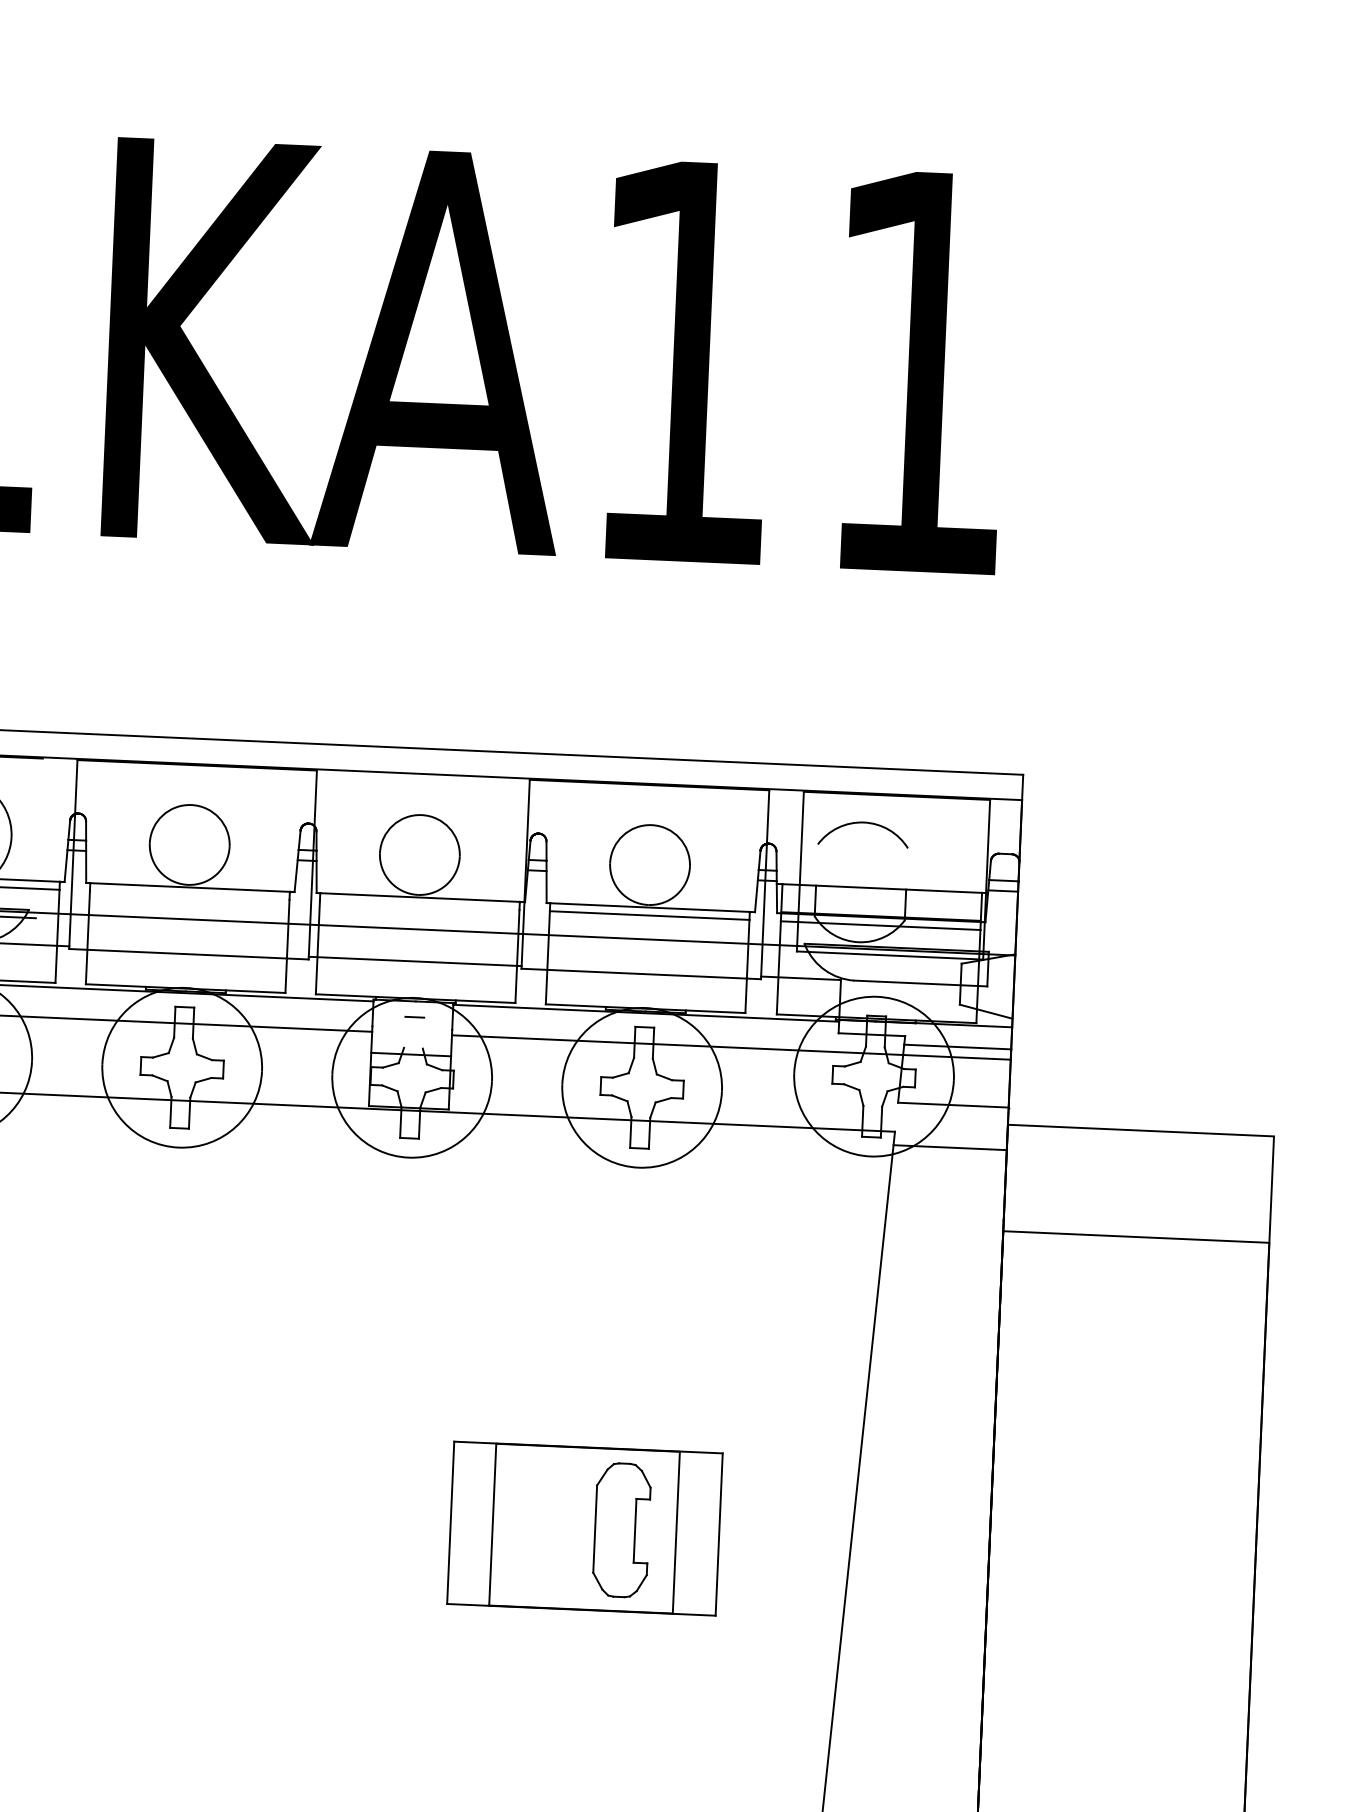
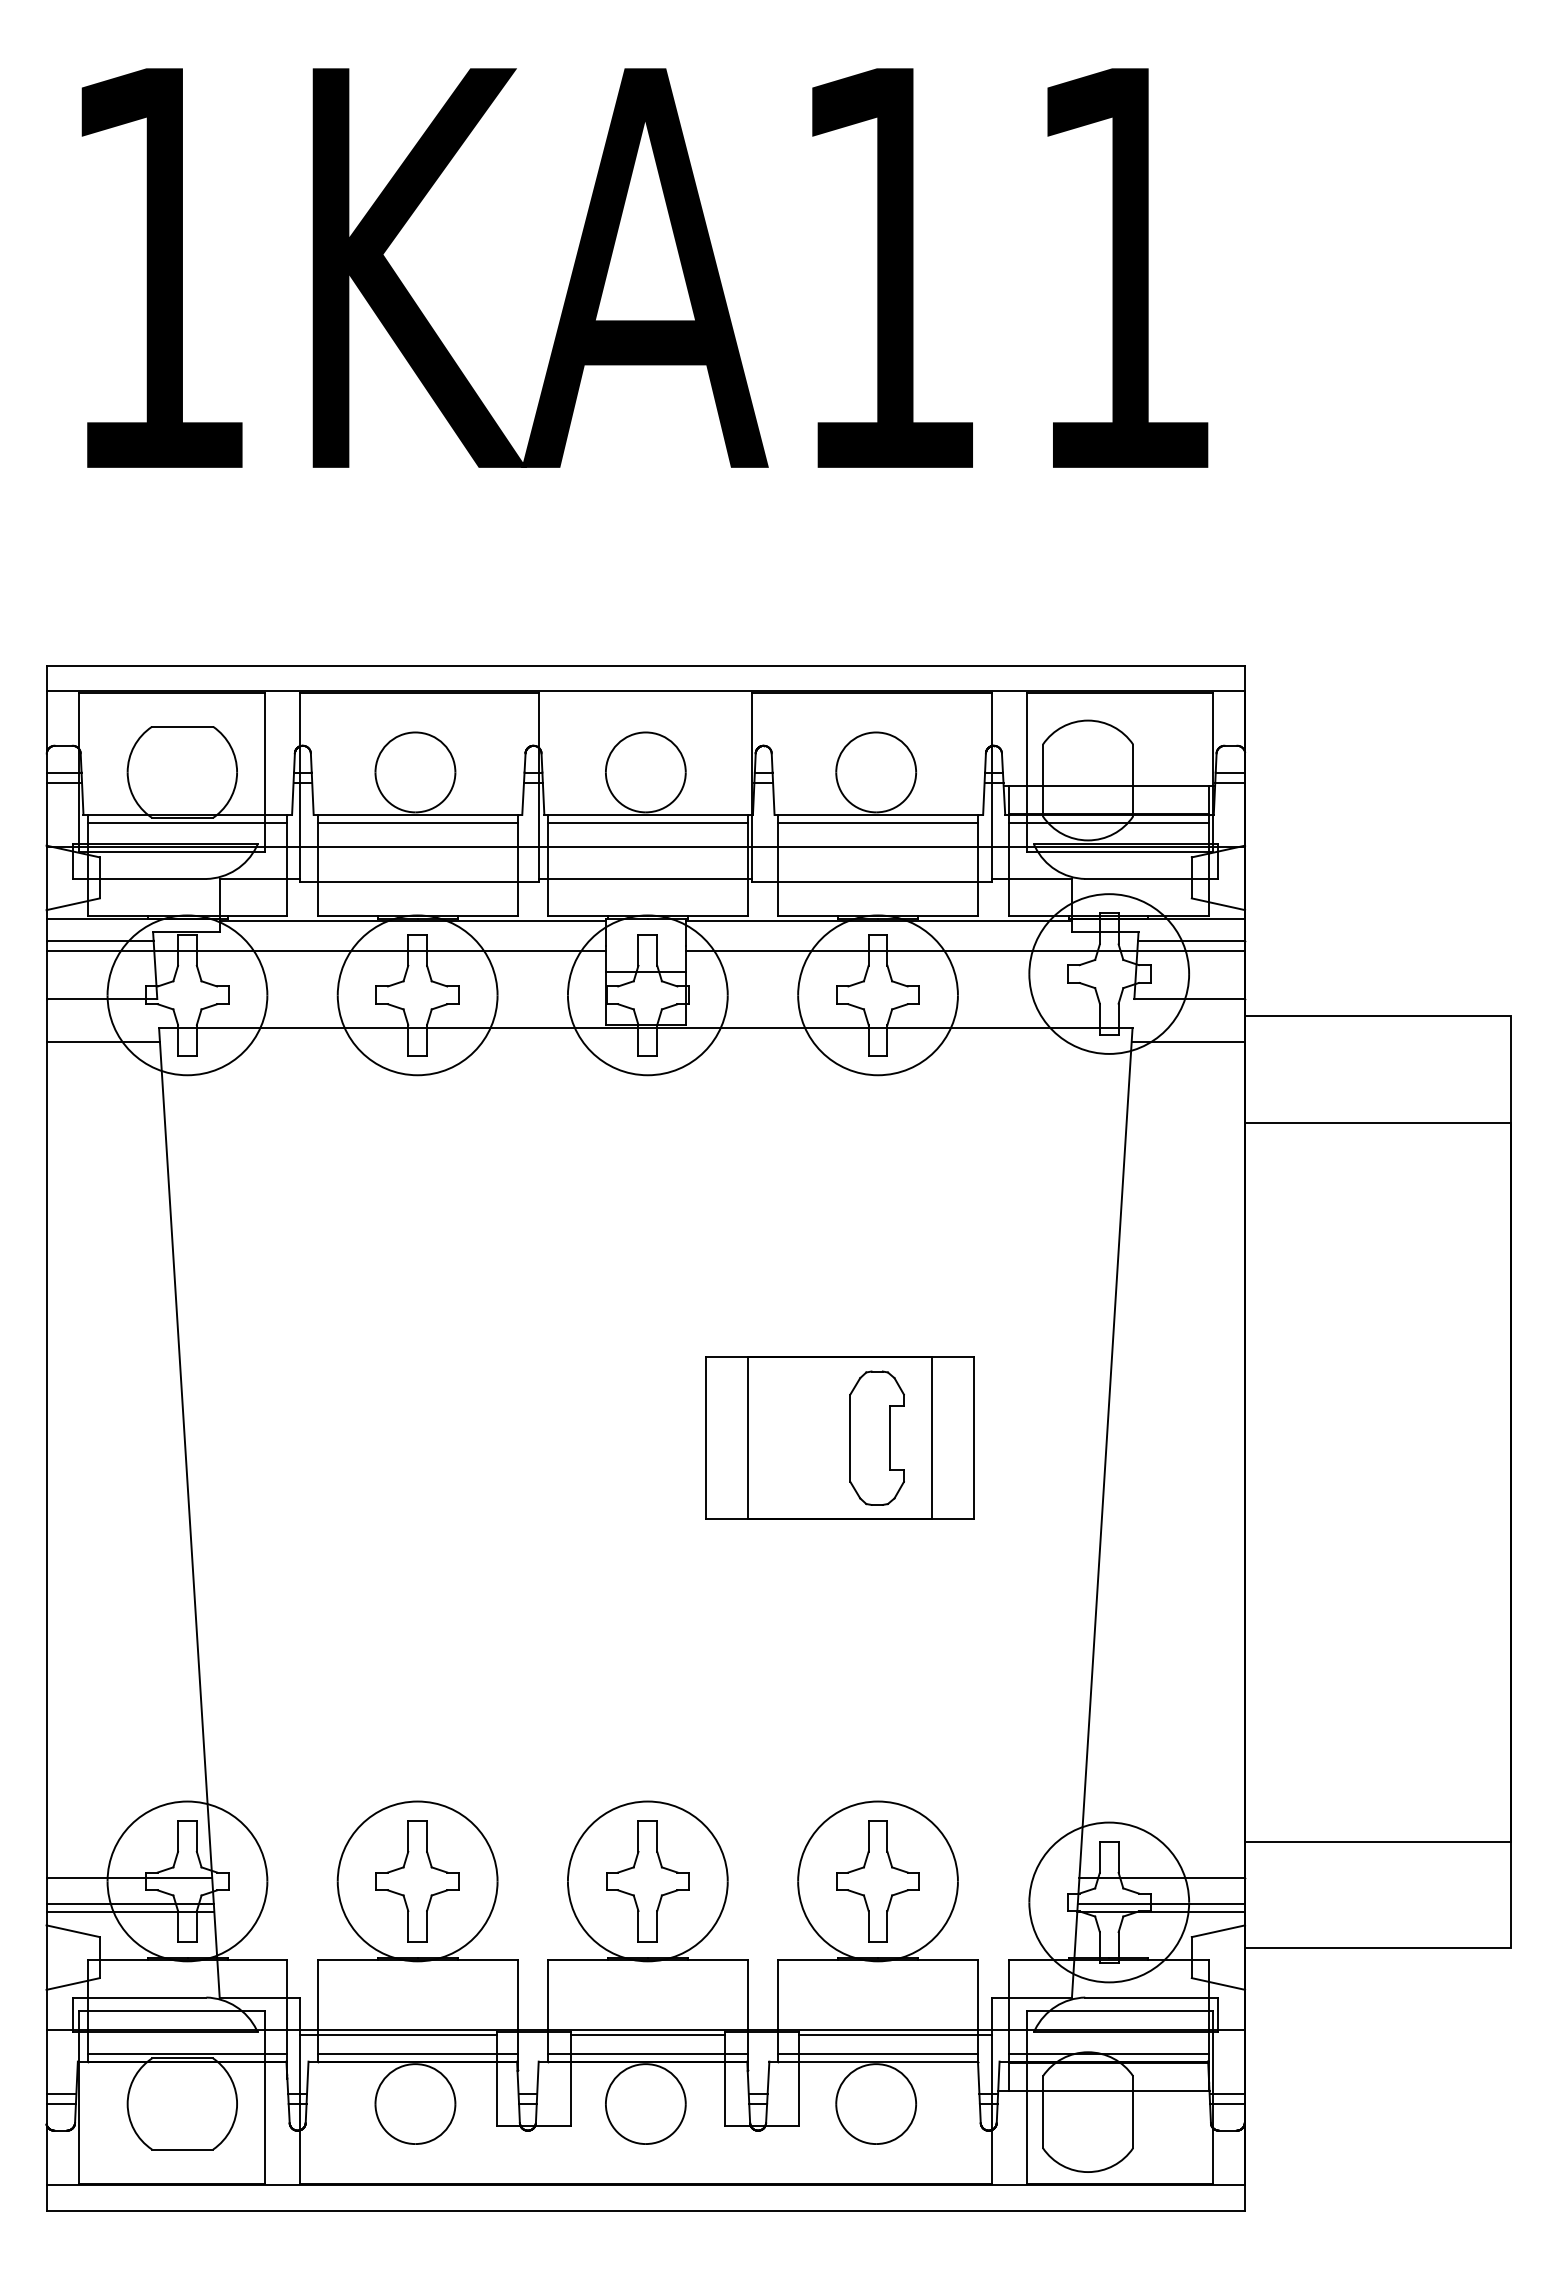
line: (38, 838) -> (264, 772), added
line: (816, 864) -> (1042, 764), added
line: (907, 868) -> (1133, 764), added
line: (189, 895) -> (417, 822), added
line: (419, 905) -> (647, 822), added
line: (404, 1031) -> (638, 949), added
line: (423, 1032) -> (657, 949), added

